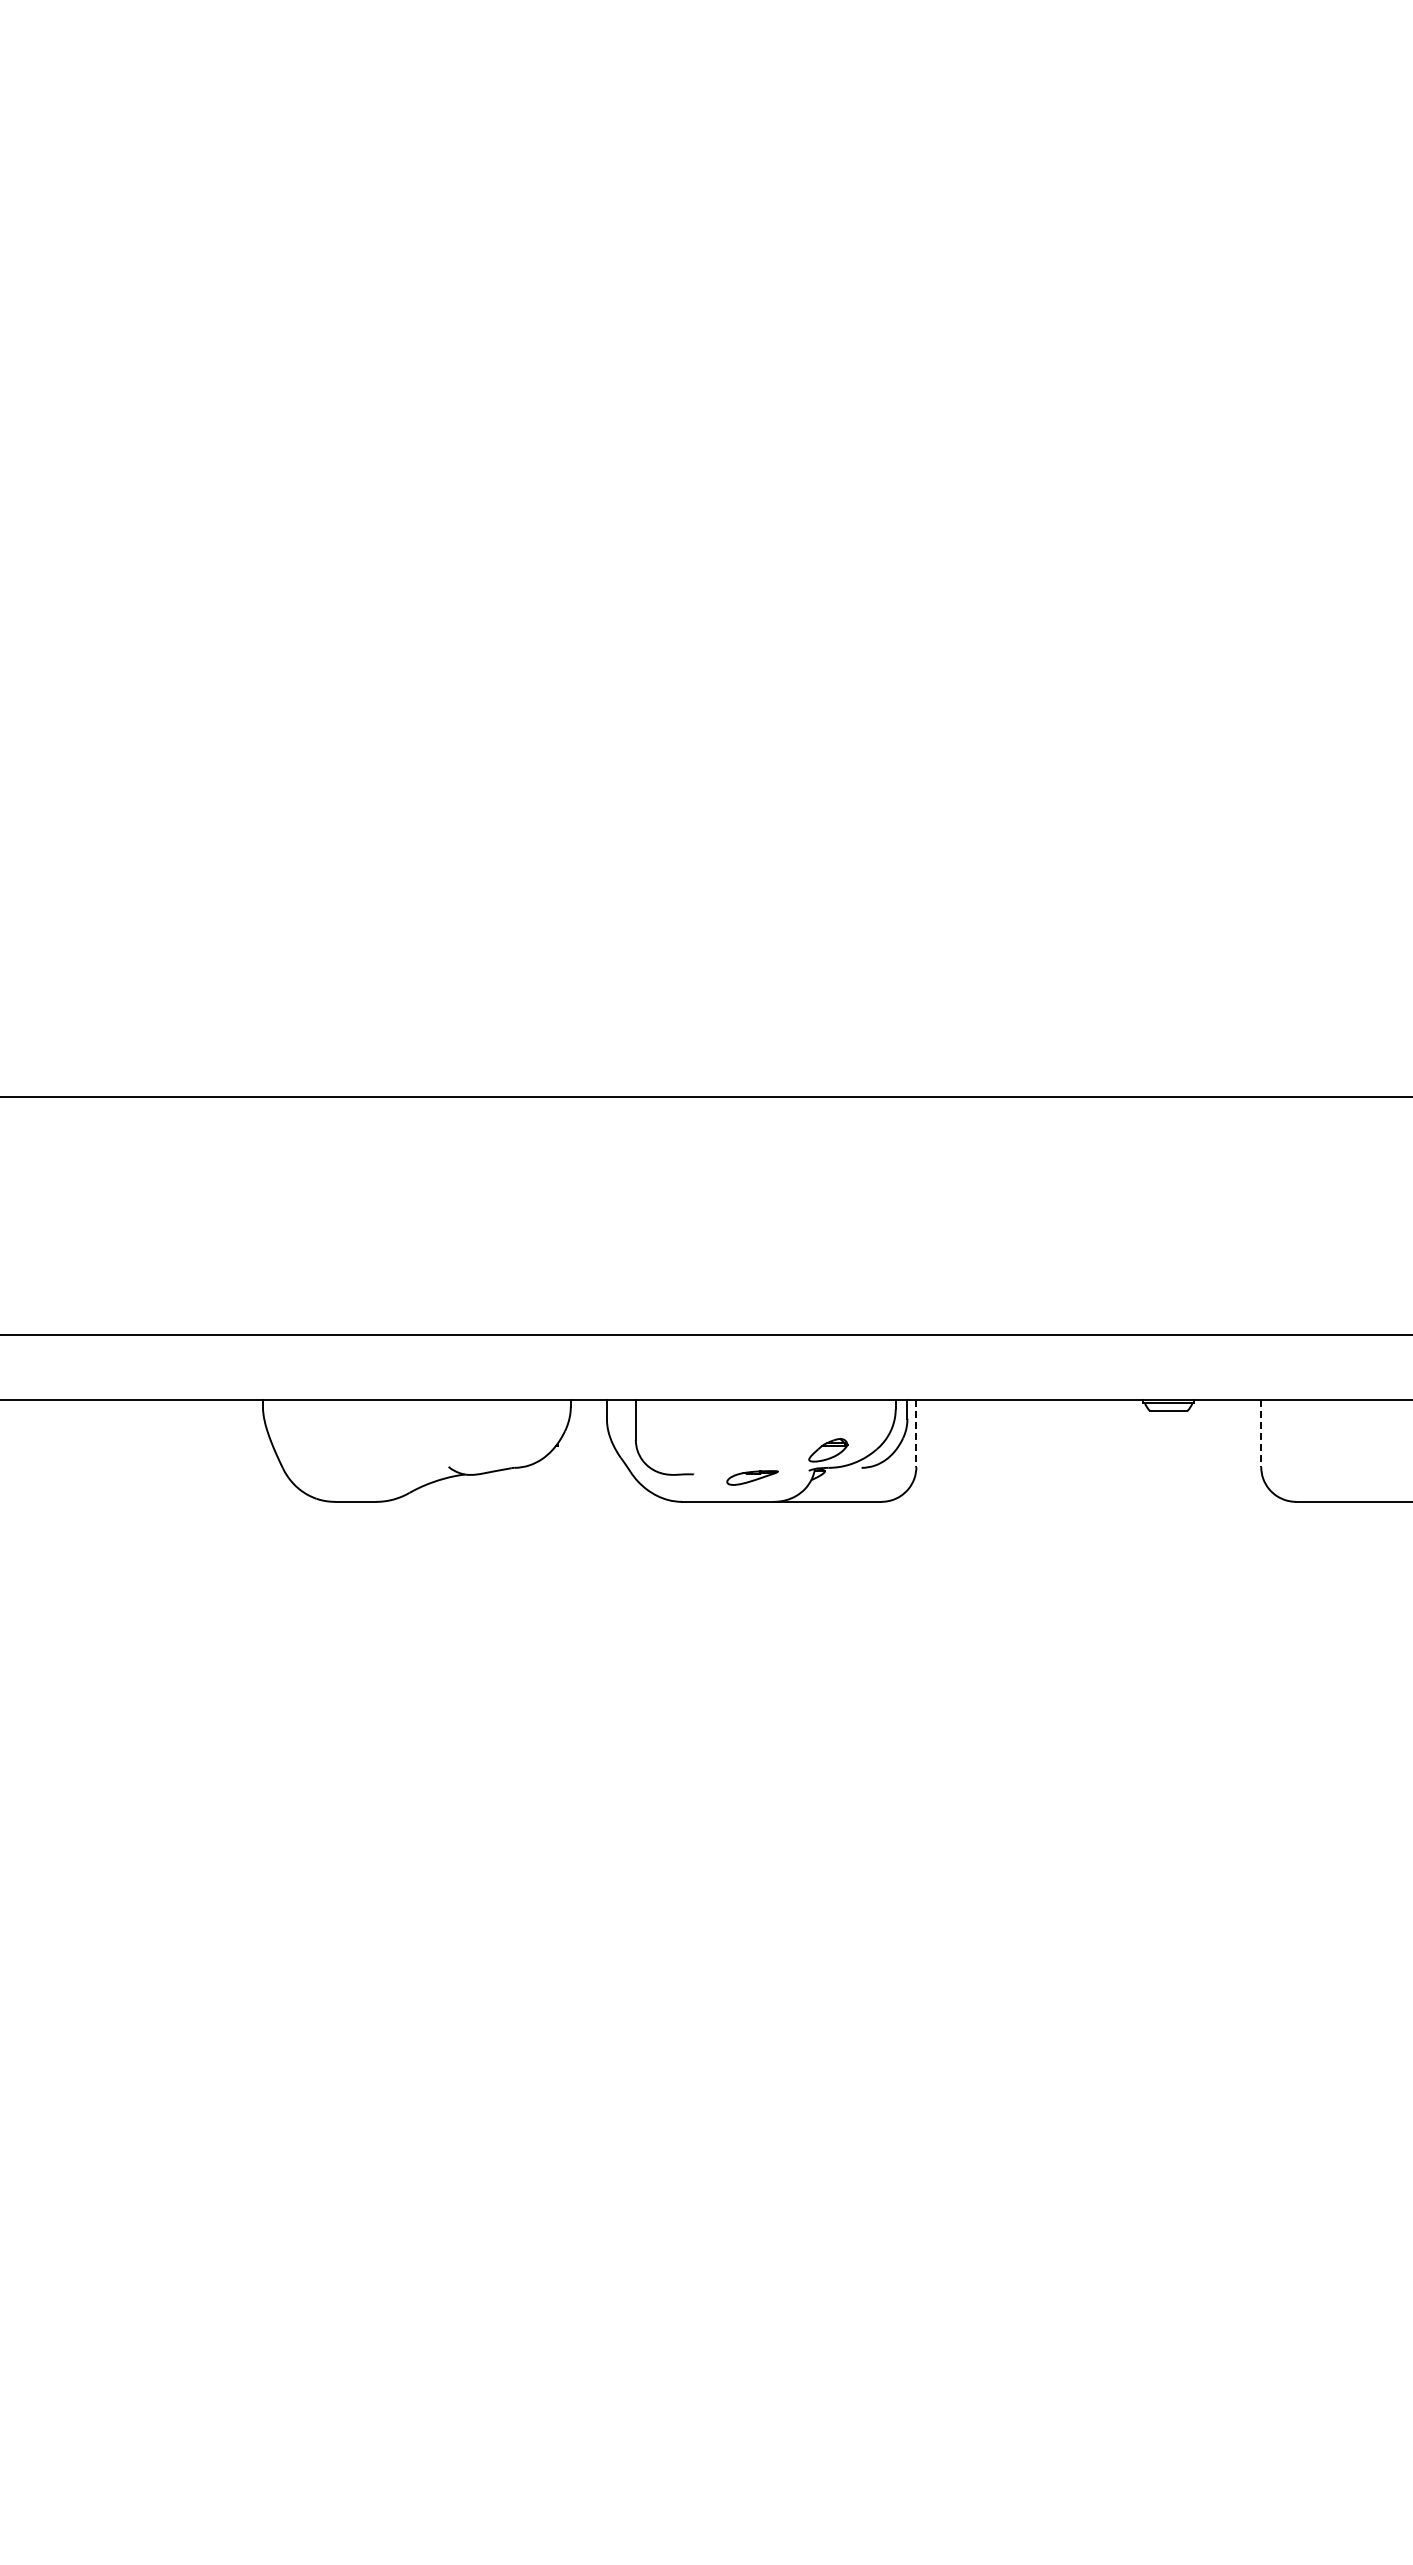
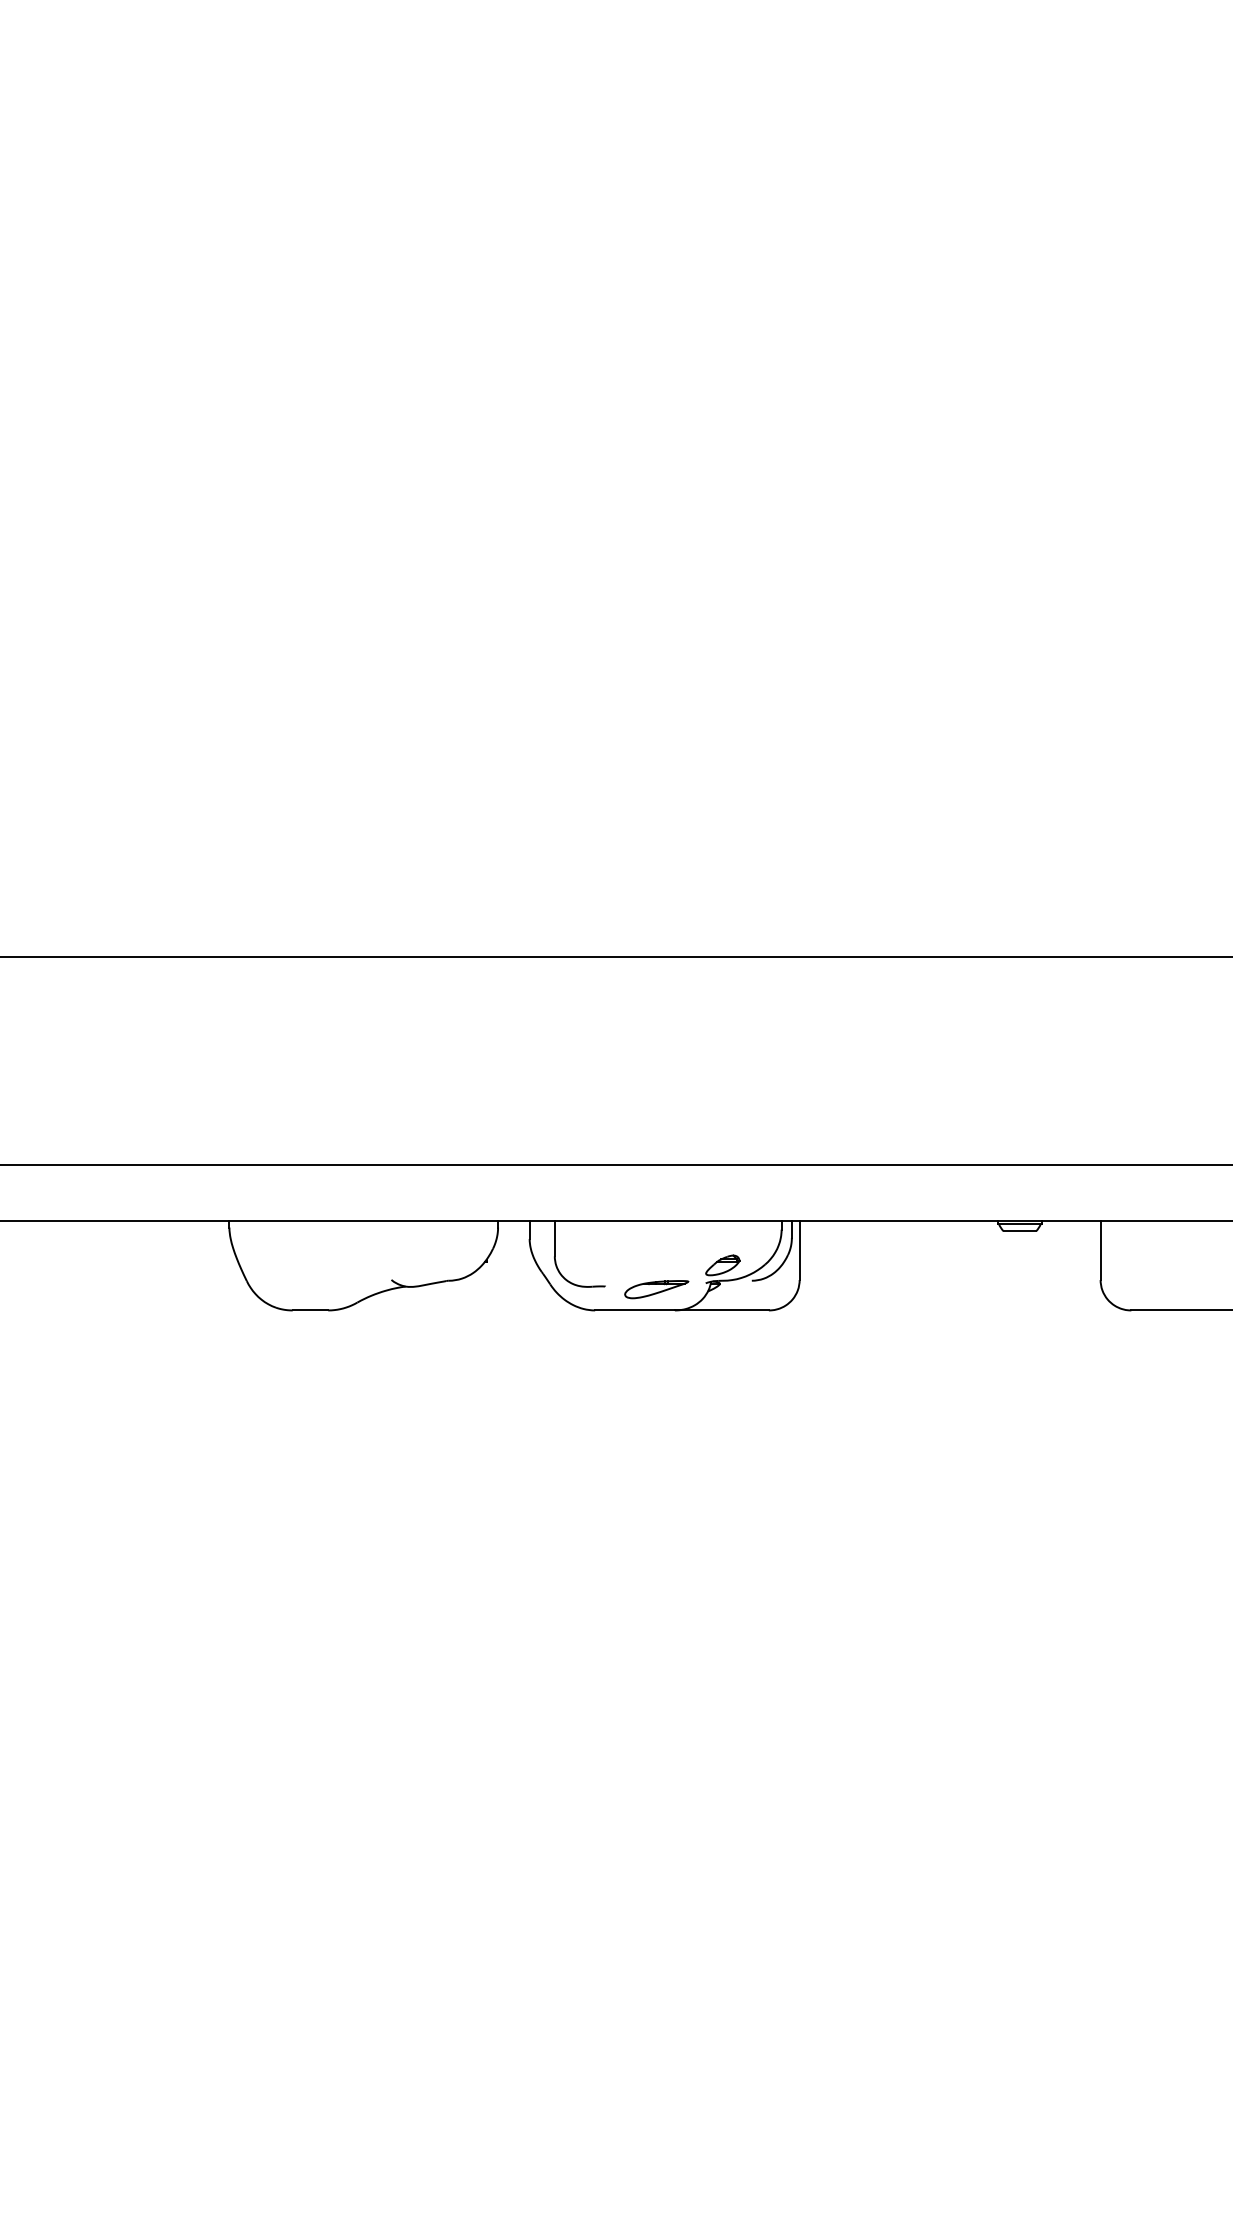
line: (916, 1433) -> (799, 1250), dashed -> solid
line: (1261, 1433) -> (1100, 1250), dashed -> solid
part: (752, 1477) -> (656, 1289), size x1.43

